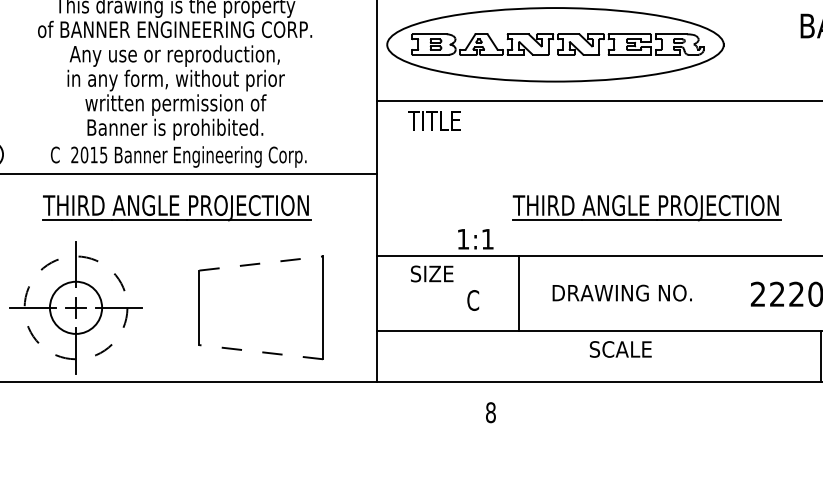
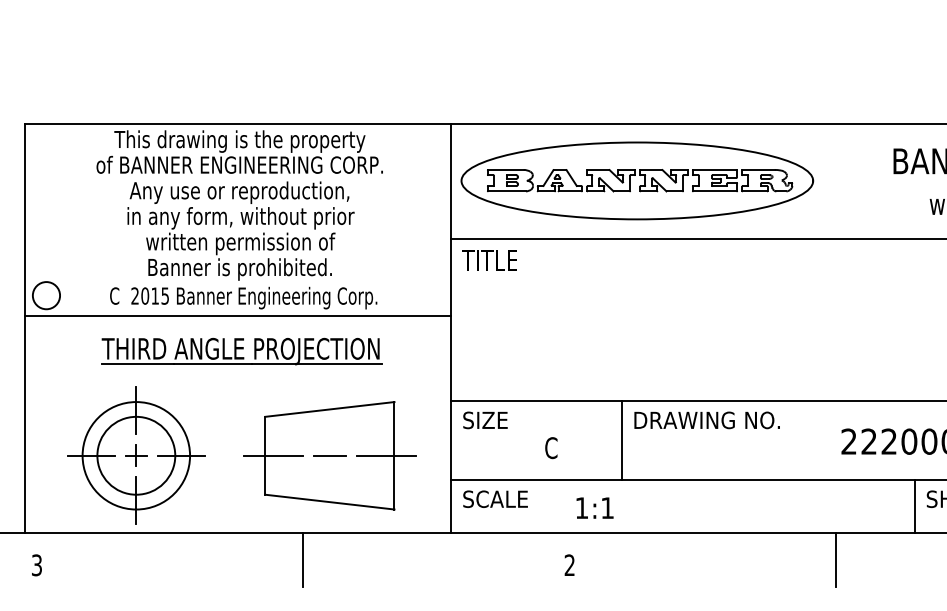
text: (434, 120) -> (489, 260), moved
part: (646, 208) -> (732, 351), removed
text: (475, 238) -> (594, 507), moved
line: (261, 263) -> (330, 409), dashed -> solid
text: (432, 274) -> (485, 420), moved
line: (519, 293) -> (621, 440), moved
text: (621, 293) -> (706, 420), moved
circle: (76, 307) -> (136, 455), dashed -> solid
circle: (76, 307) -> (136, 455), size x1.43
line: (207, 307) -> (273, 455), added
line: (260, 307) -> (329, 455), added
line: (314, 307) -> (385, 455), added
text: (620, 348) -> (495, 498), moved
line: (260, 352) -> (329, 502), dashed -> solid
line: (236, 407) -> (303, 559), added
line: (746, 407) -> (836, 559), added
text: (490, 412) -> (569, 565), 8 -> 2

